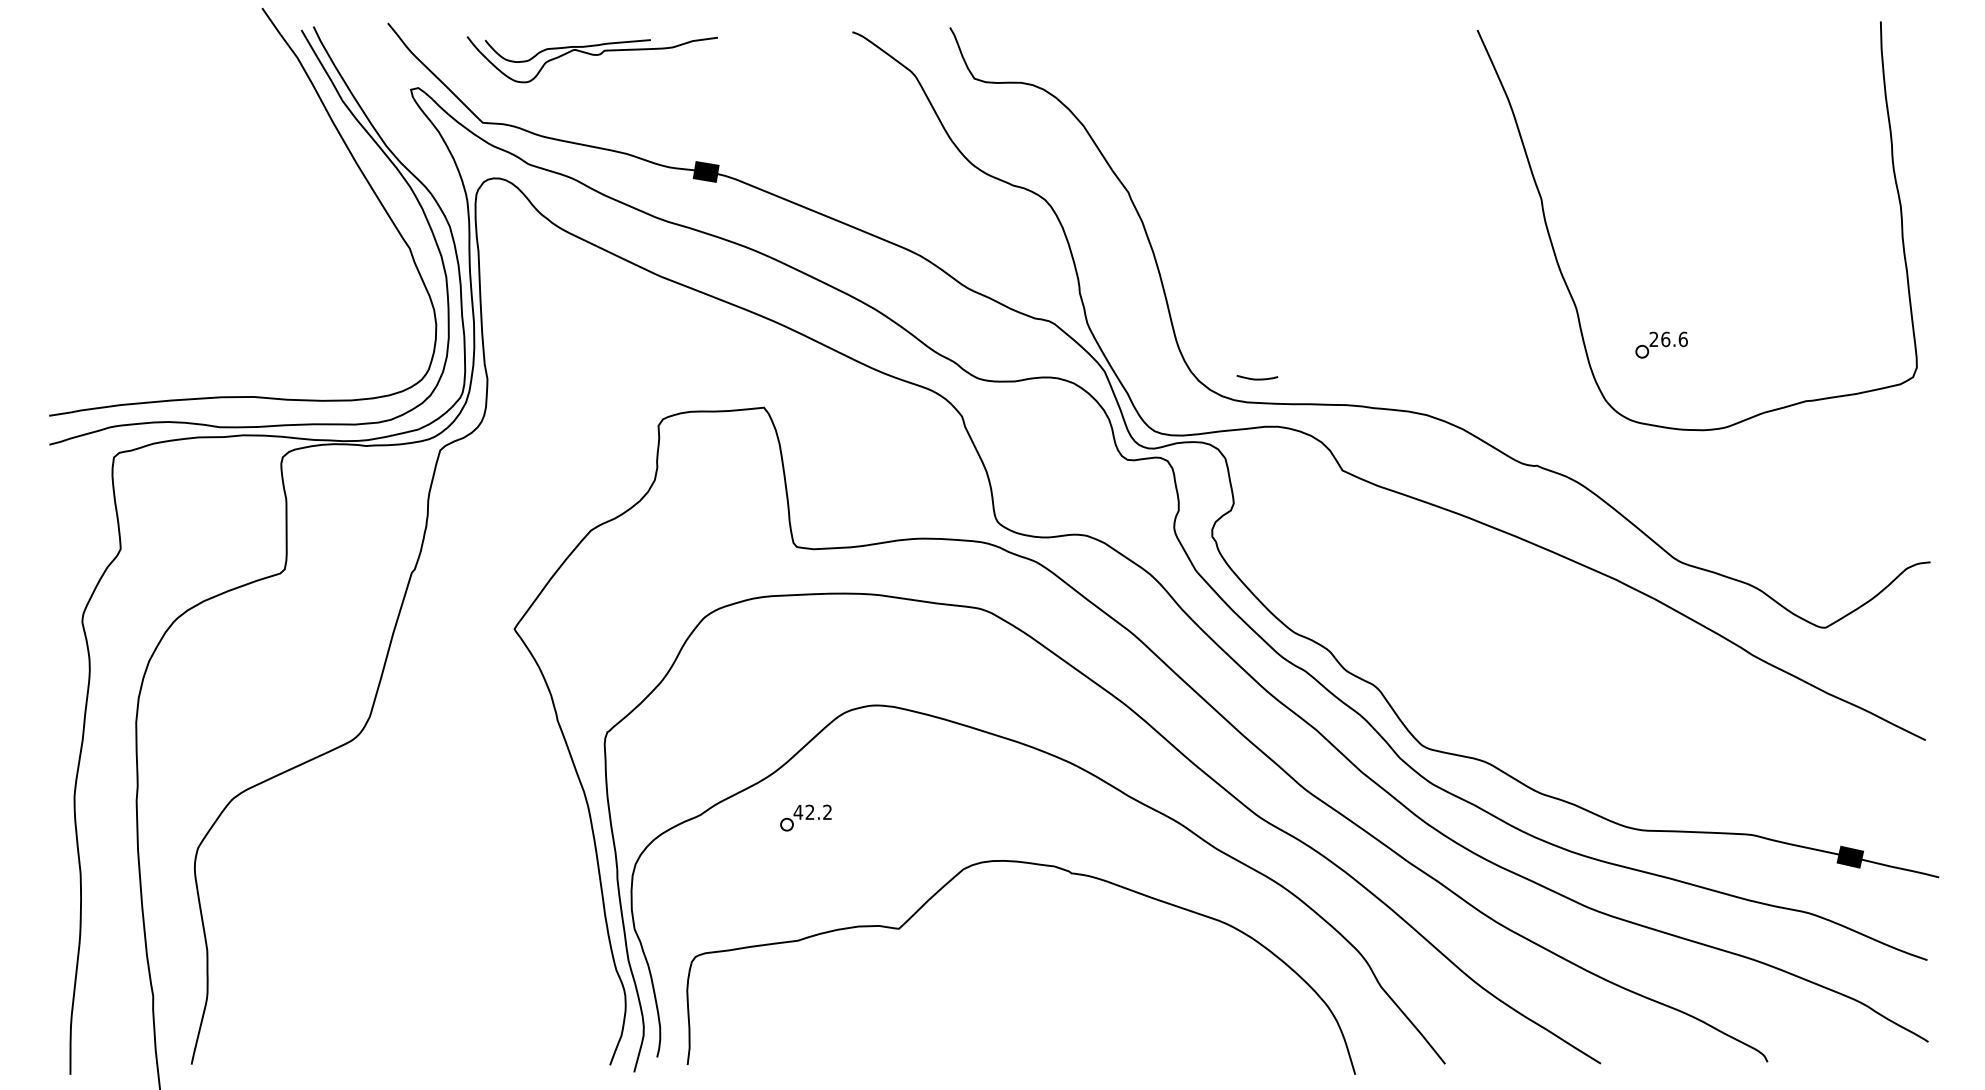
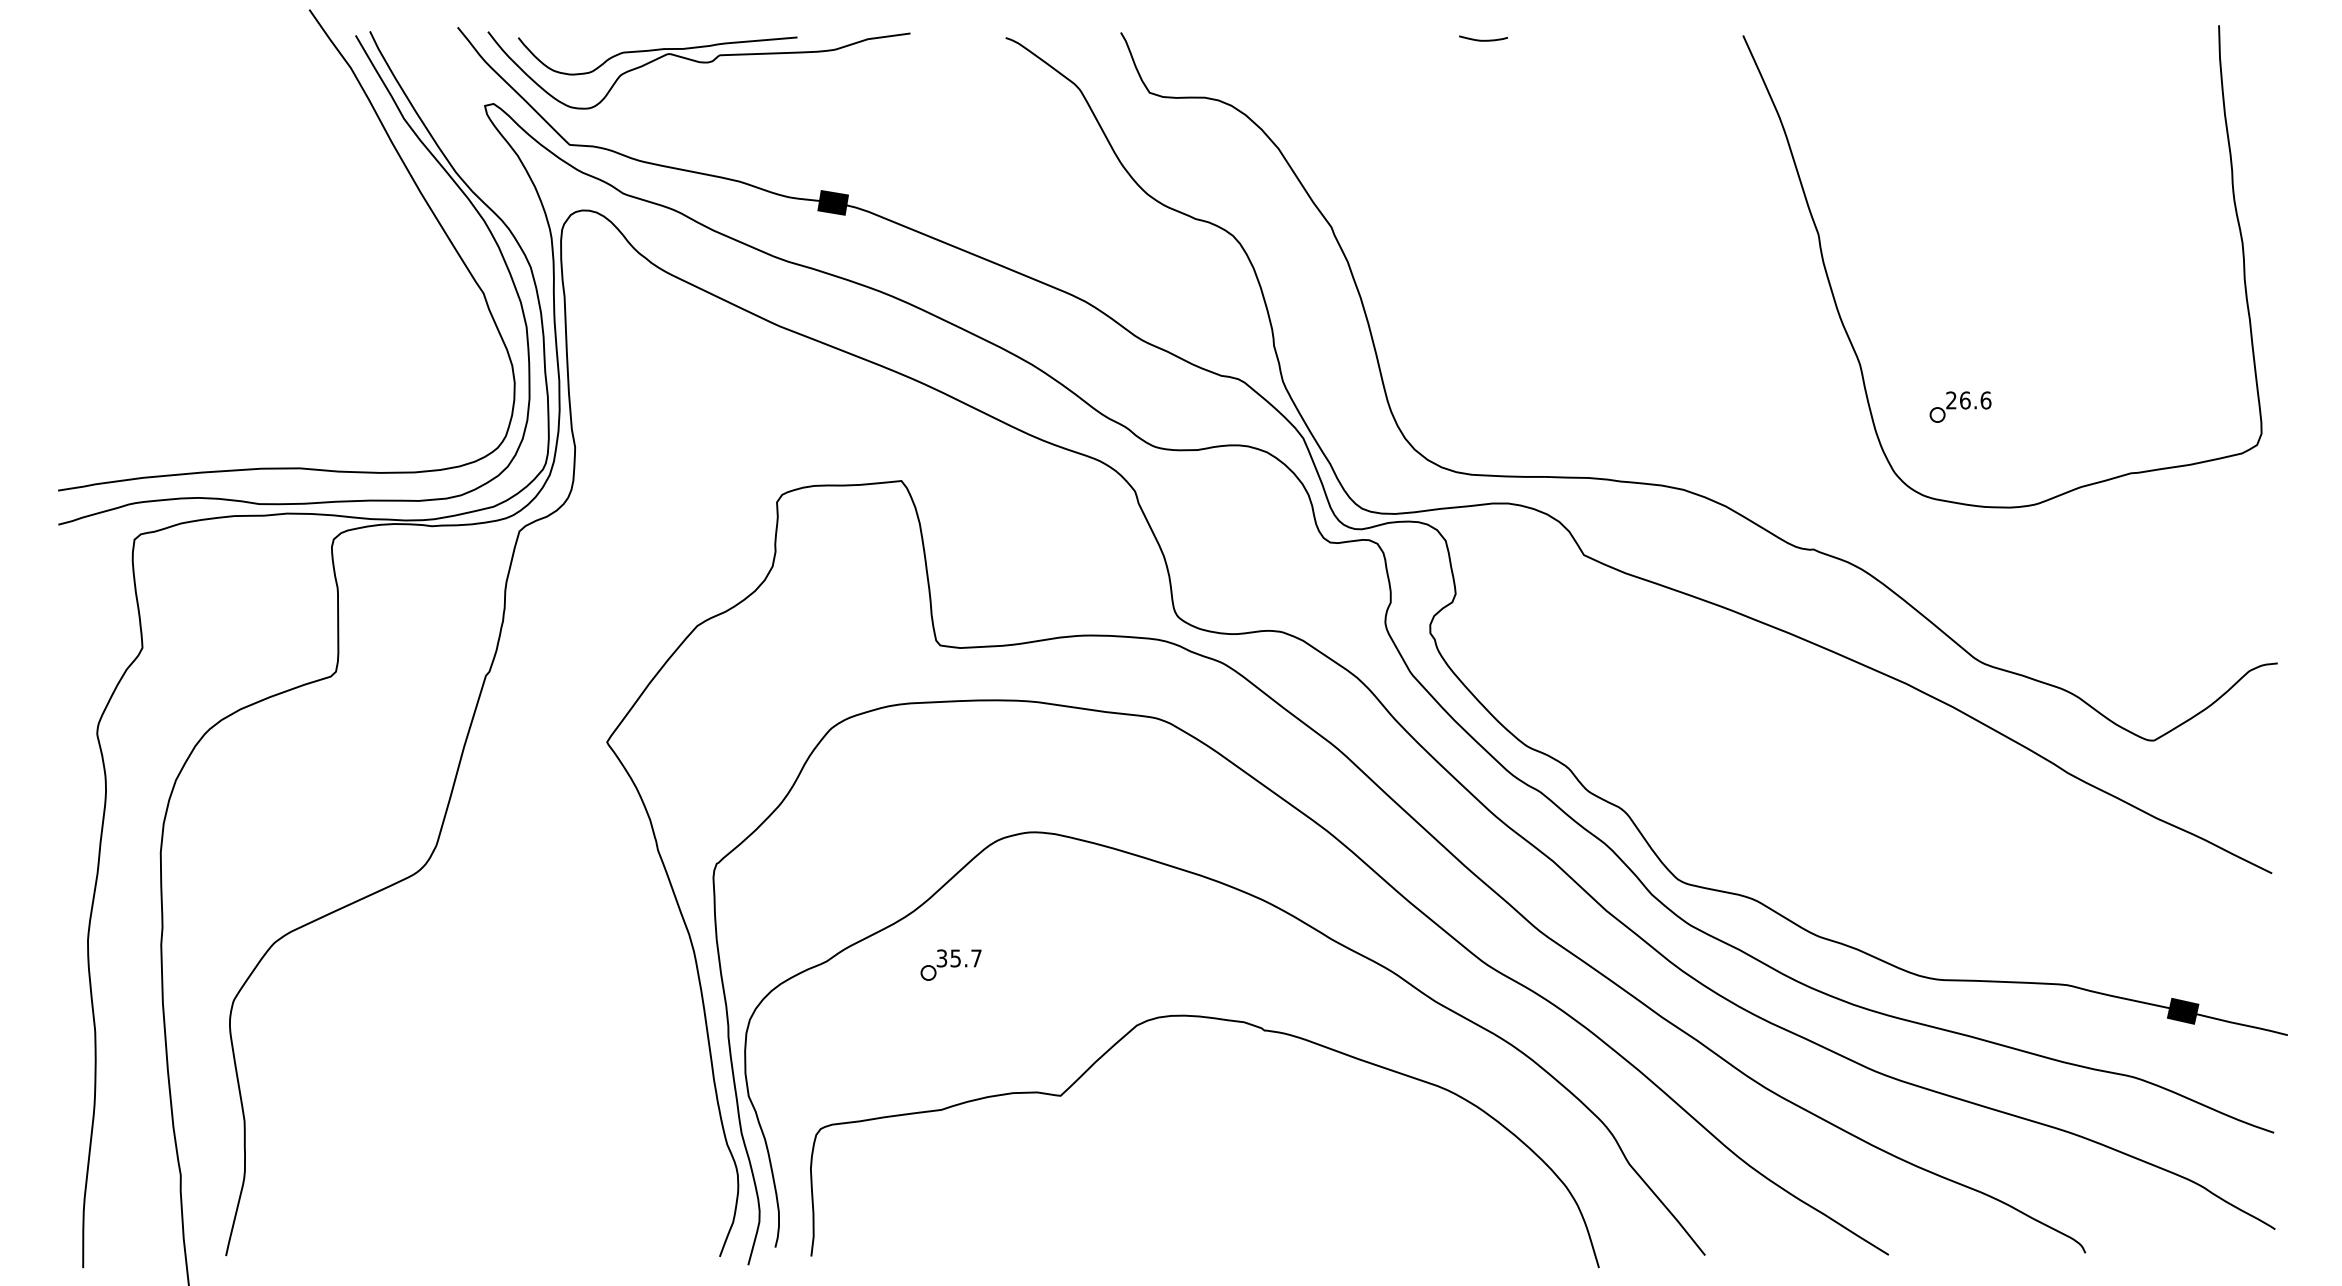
part: (592, 59) -> (699, 70), size x1.43
curve: (1257, 378) -> (1483, 39), moved
text: (812, 812) -> (958, 958), 42.2 -> 35.7

